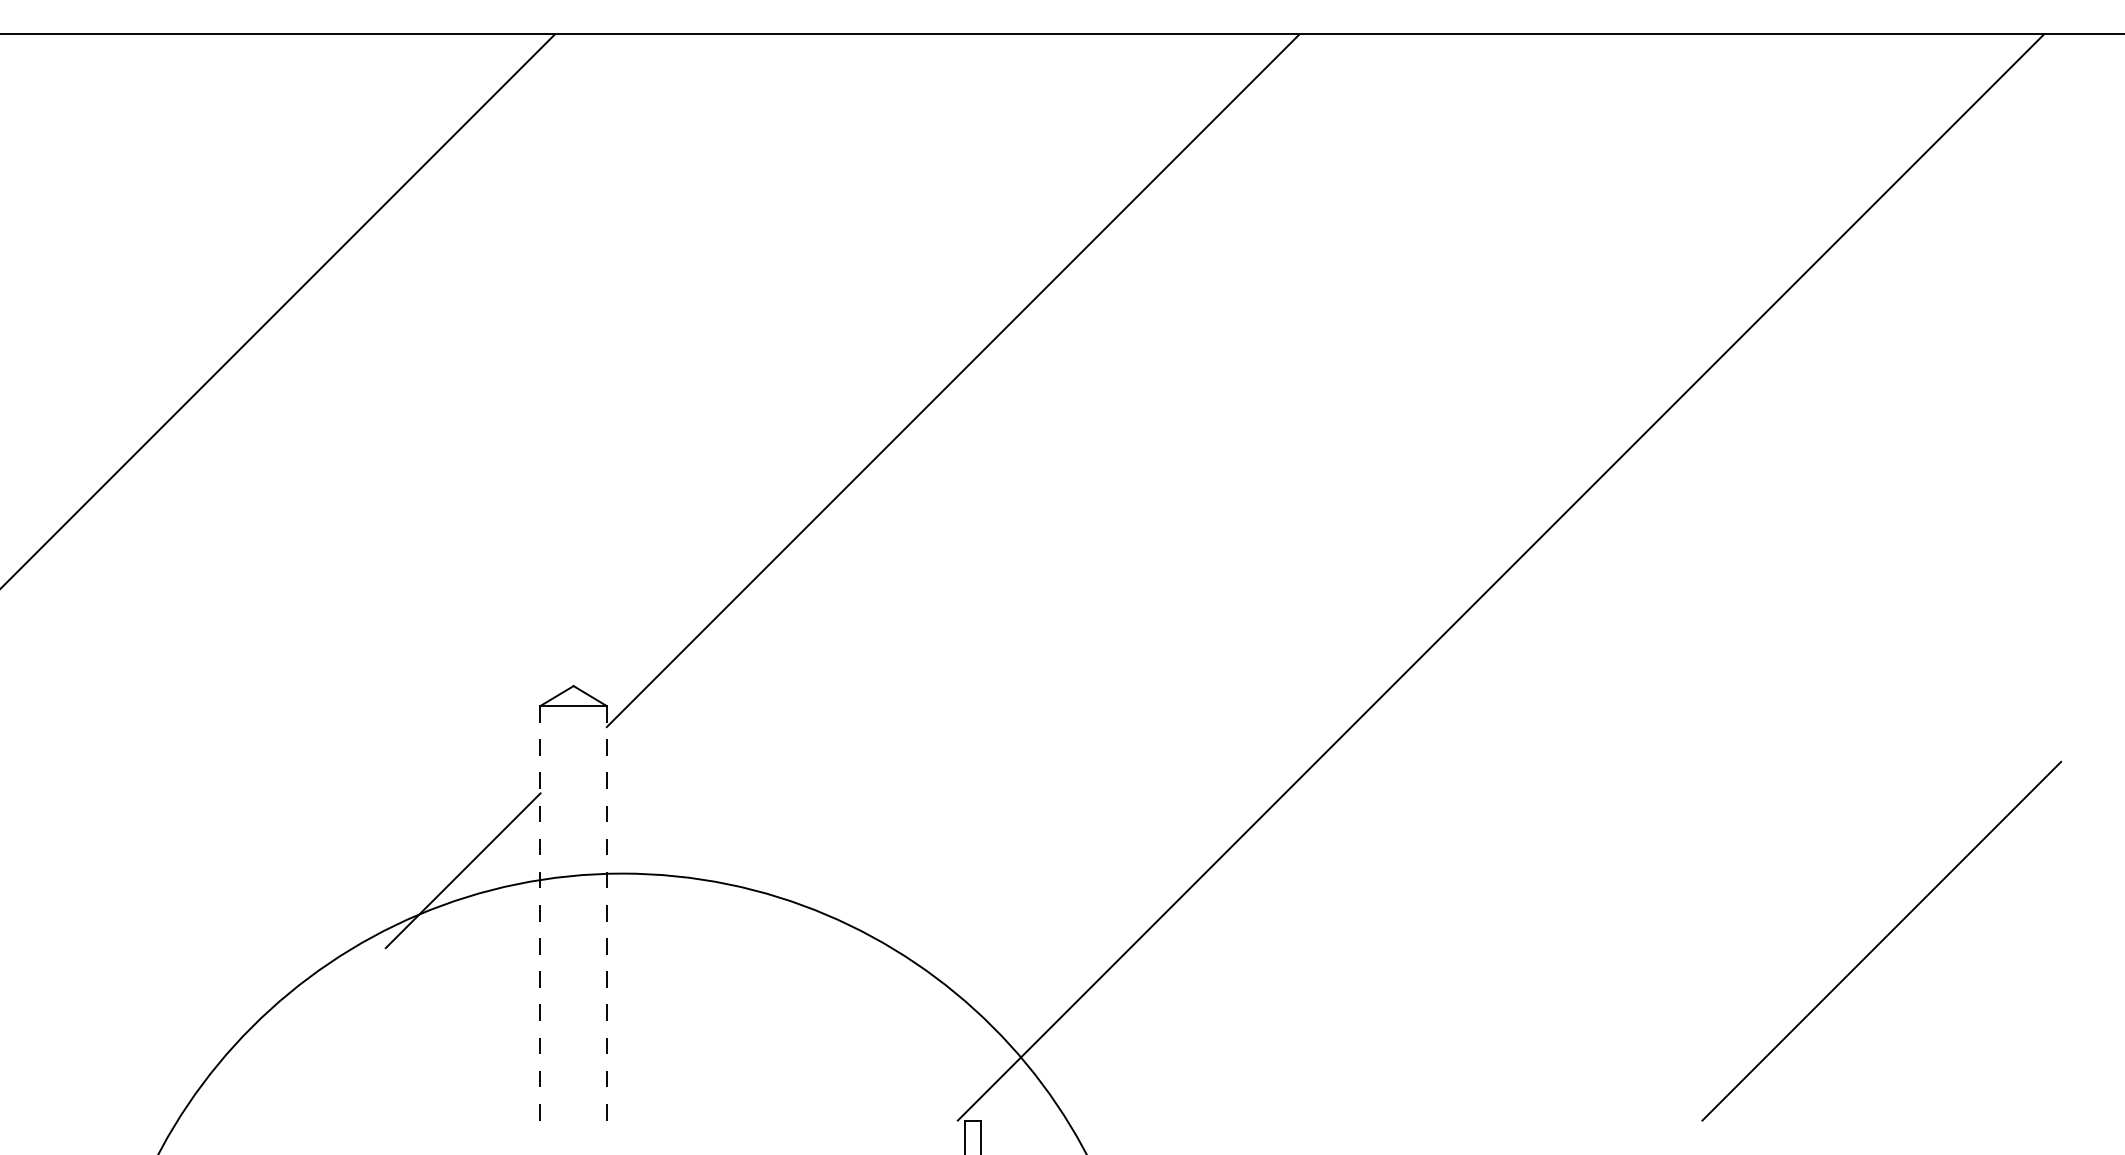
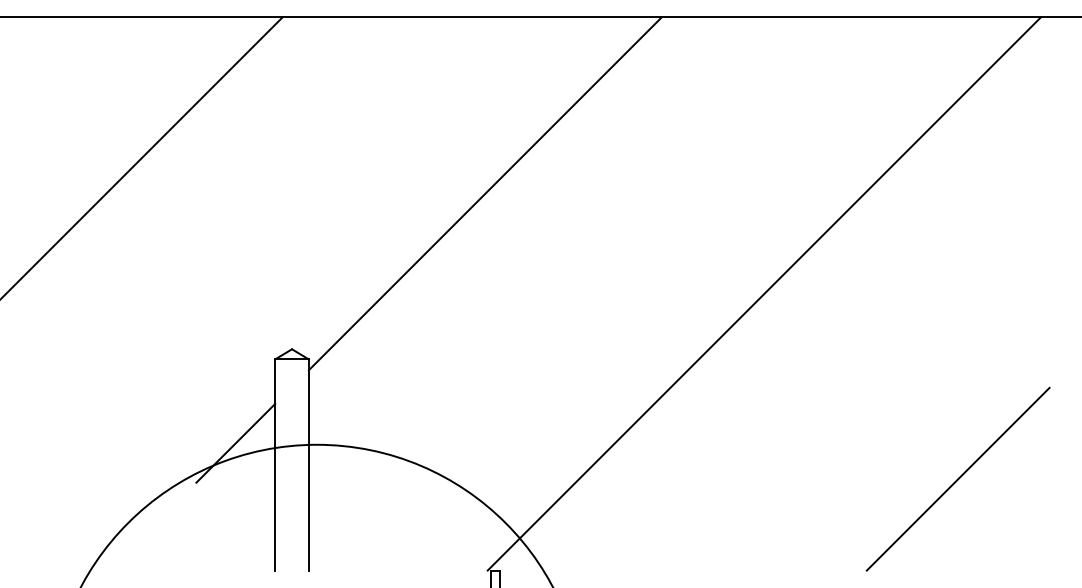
line: (541, 912) -> (275, 464), dashed -> solid
line: (605, 912) -> (308, 464), dashed -> solid

